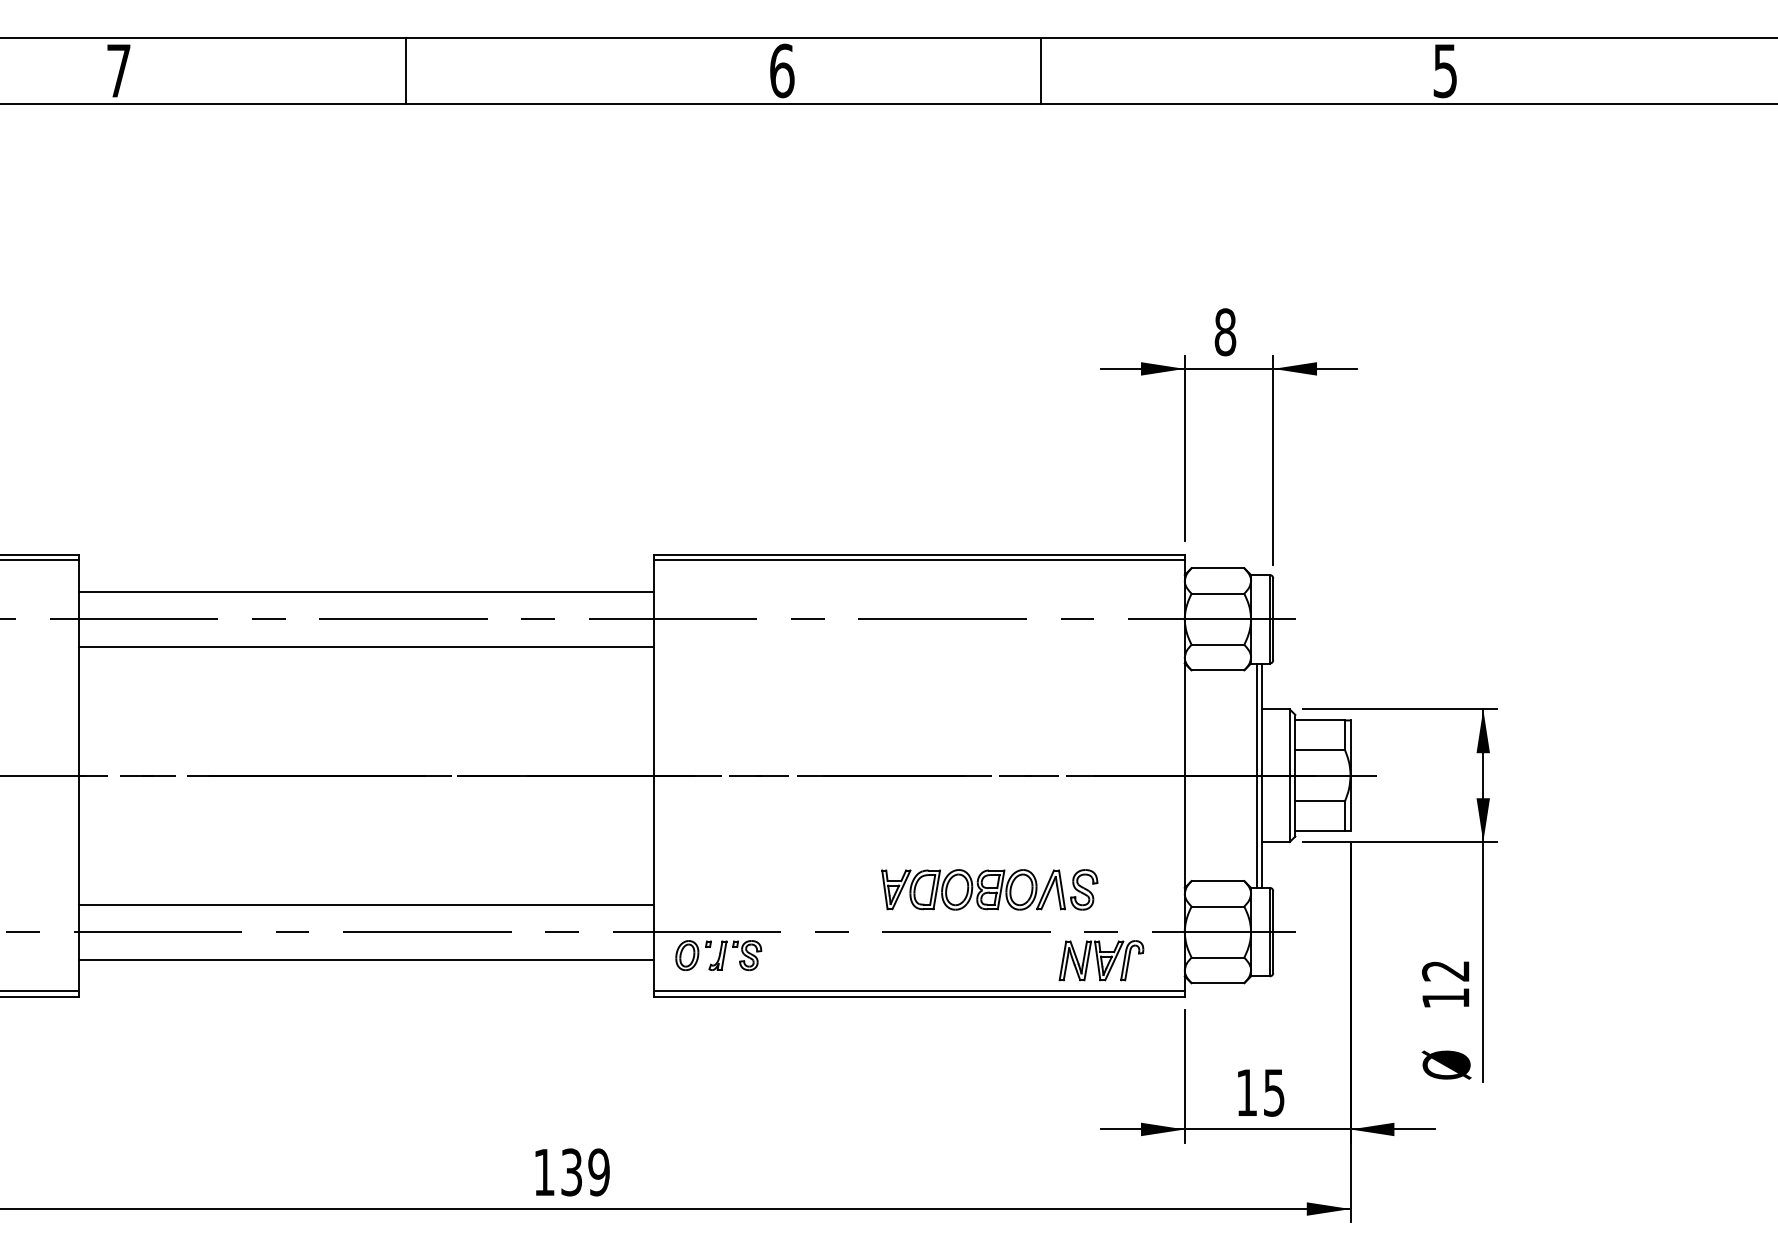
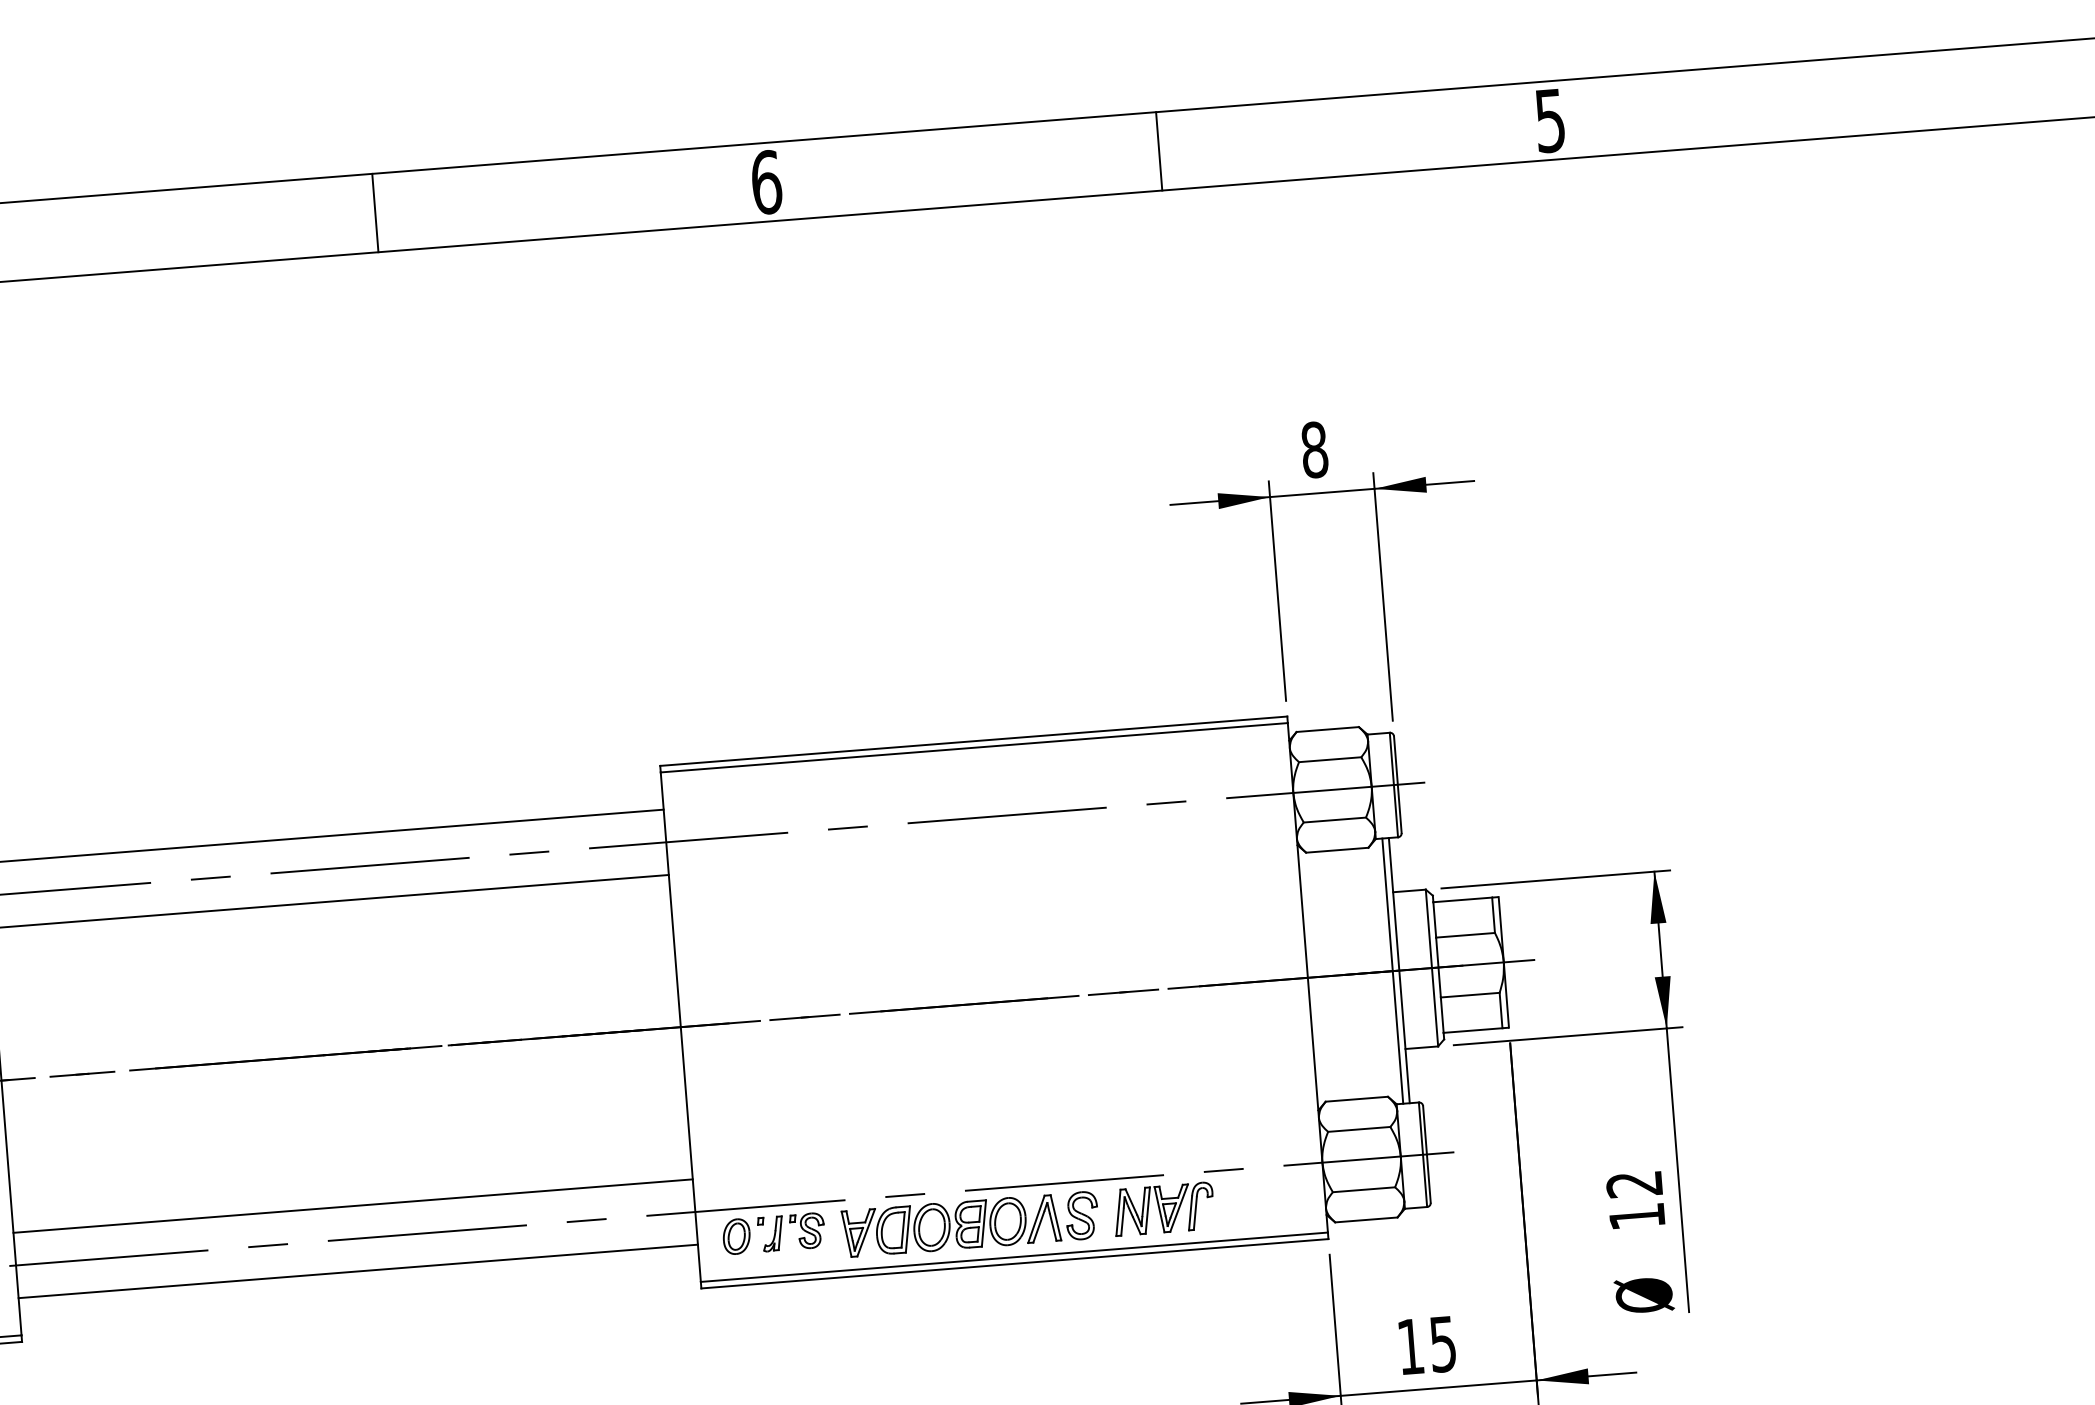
line: (406, 70) -> (375, 212), moved
line: (1041, 70) -> (1159, 150), moved
part: (989, 889) -> (970, 1224), moved
part: (1101, 960) -> (1163, 1208), moved

